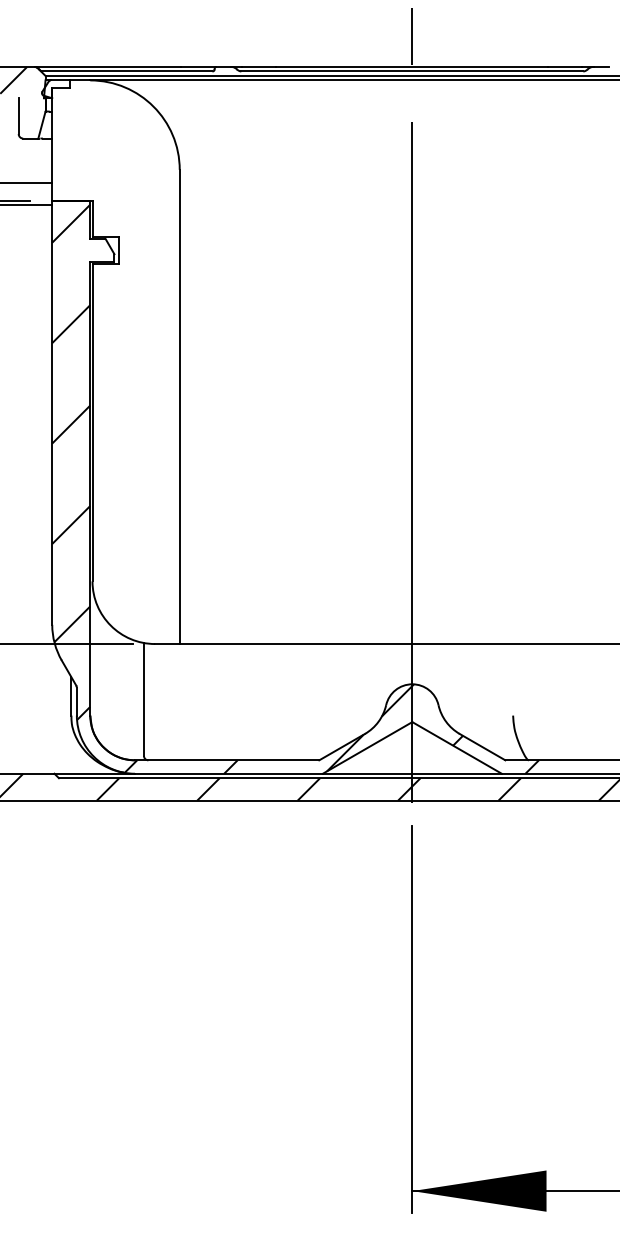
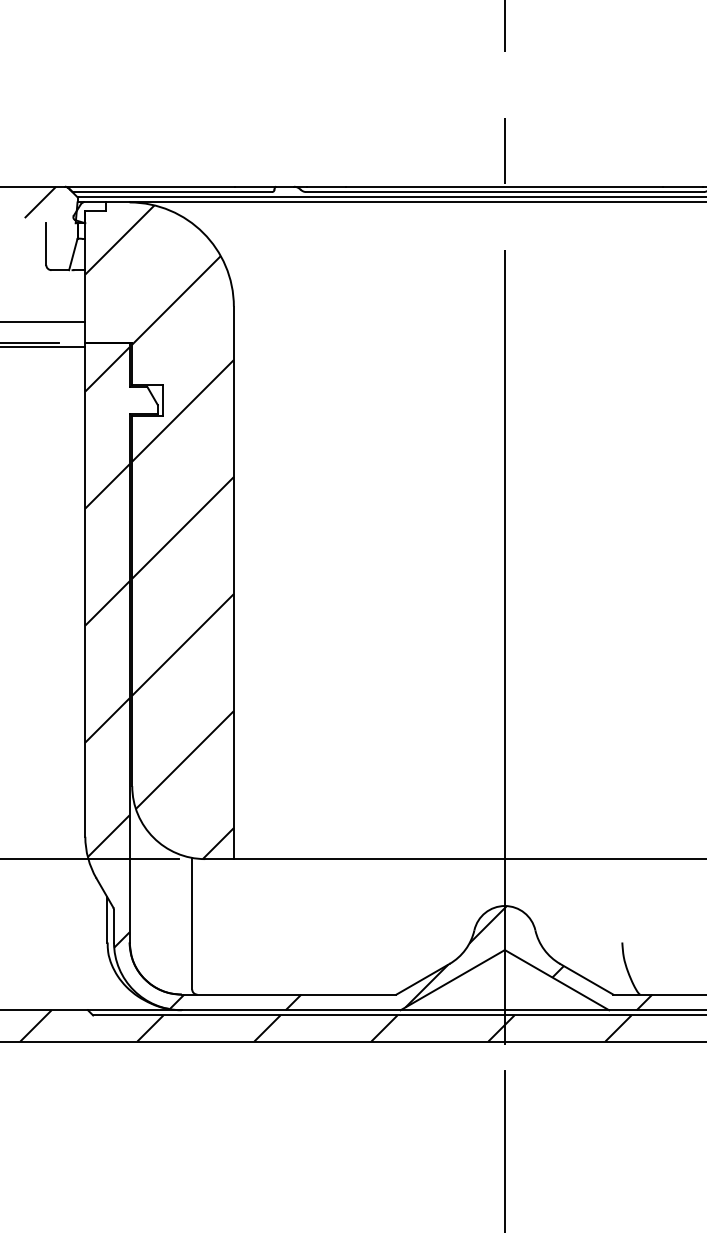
hatch: (115, 363) -> (159, 532), added

